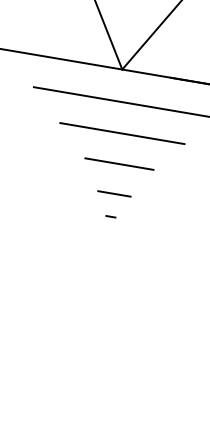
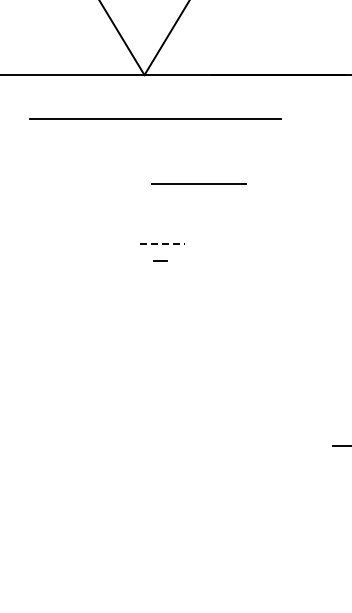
line: (122, 133) -> (159, 161), removed
line: (119, 163) -> (198, 183), moved
line: (114, 194) -> (162, 244), solid -> dashed
line: (110, 216) -> (160, 260), moved

